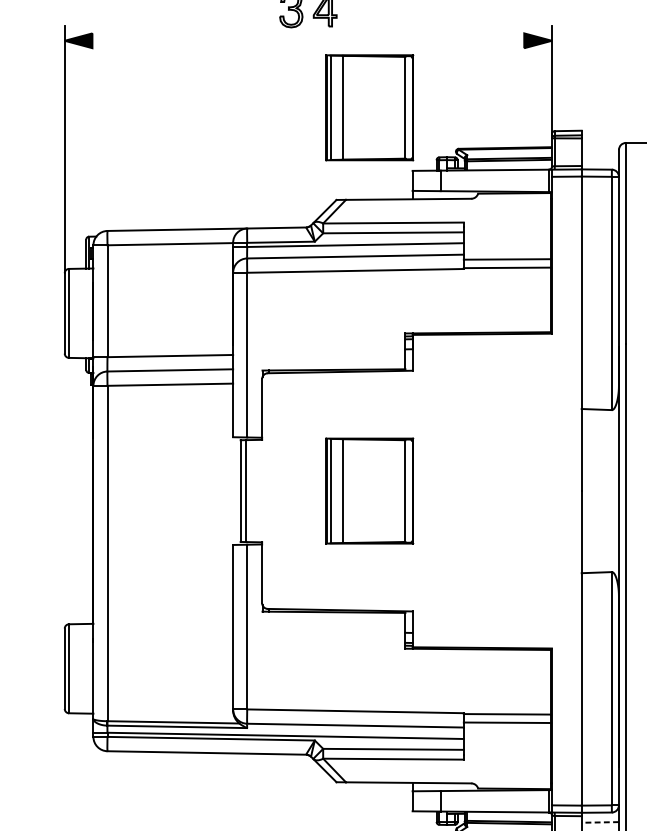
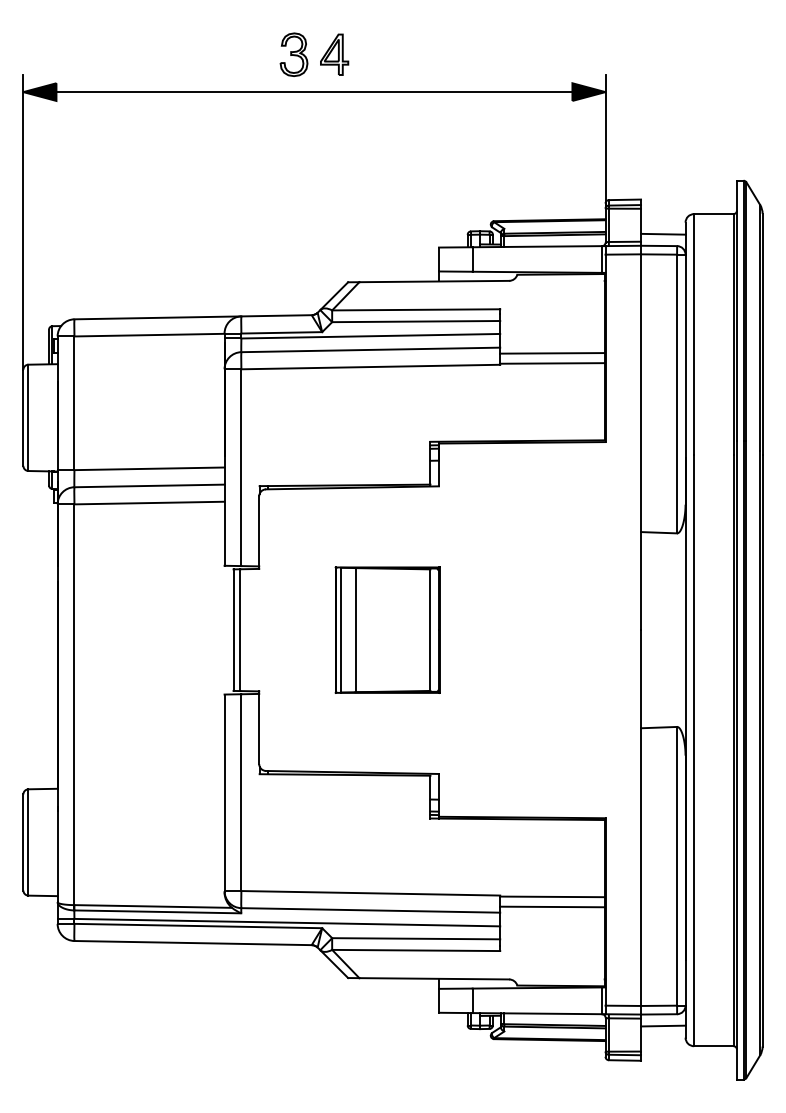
line: (308, 41) -> (314, 92), added
part: (369, 107) -> (387, 171), removed
line: (600, 159) -> (663, 233), added
line: (599, 822) -> (662, 1026), dashed -> solid

